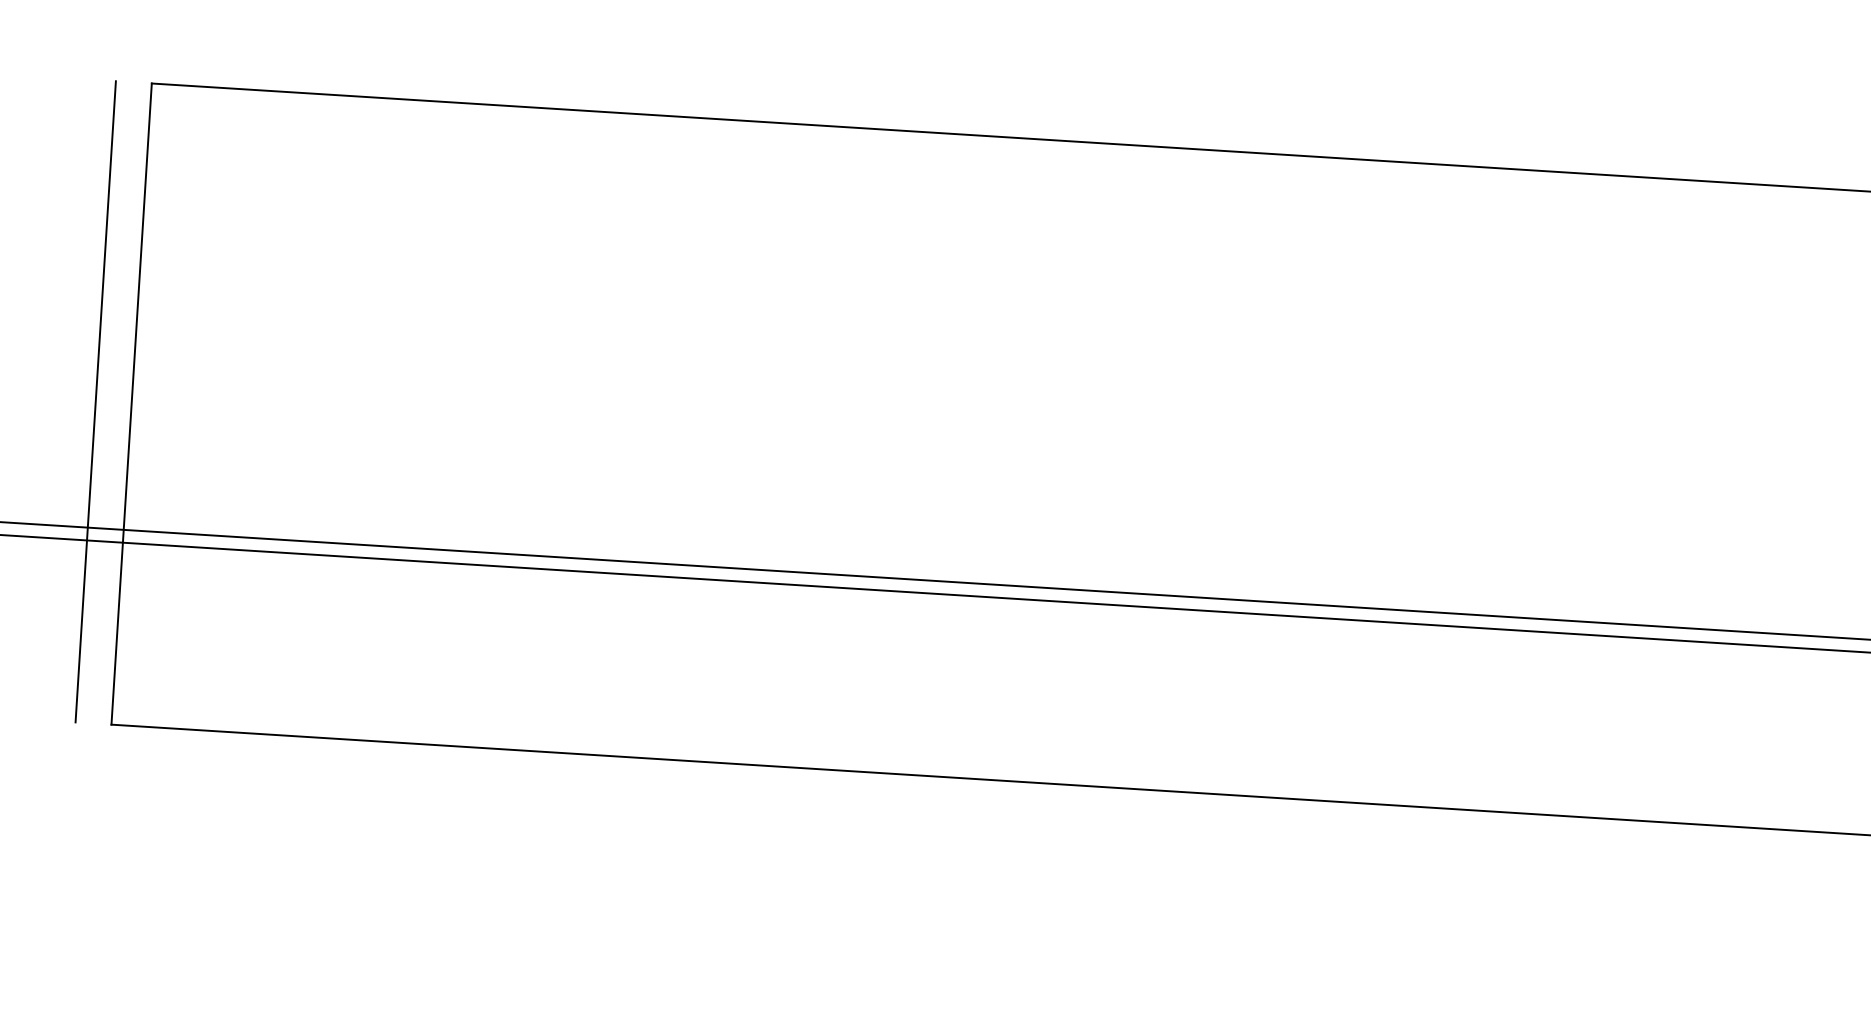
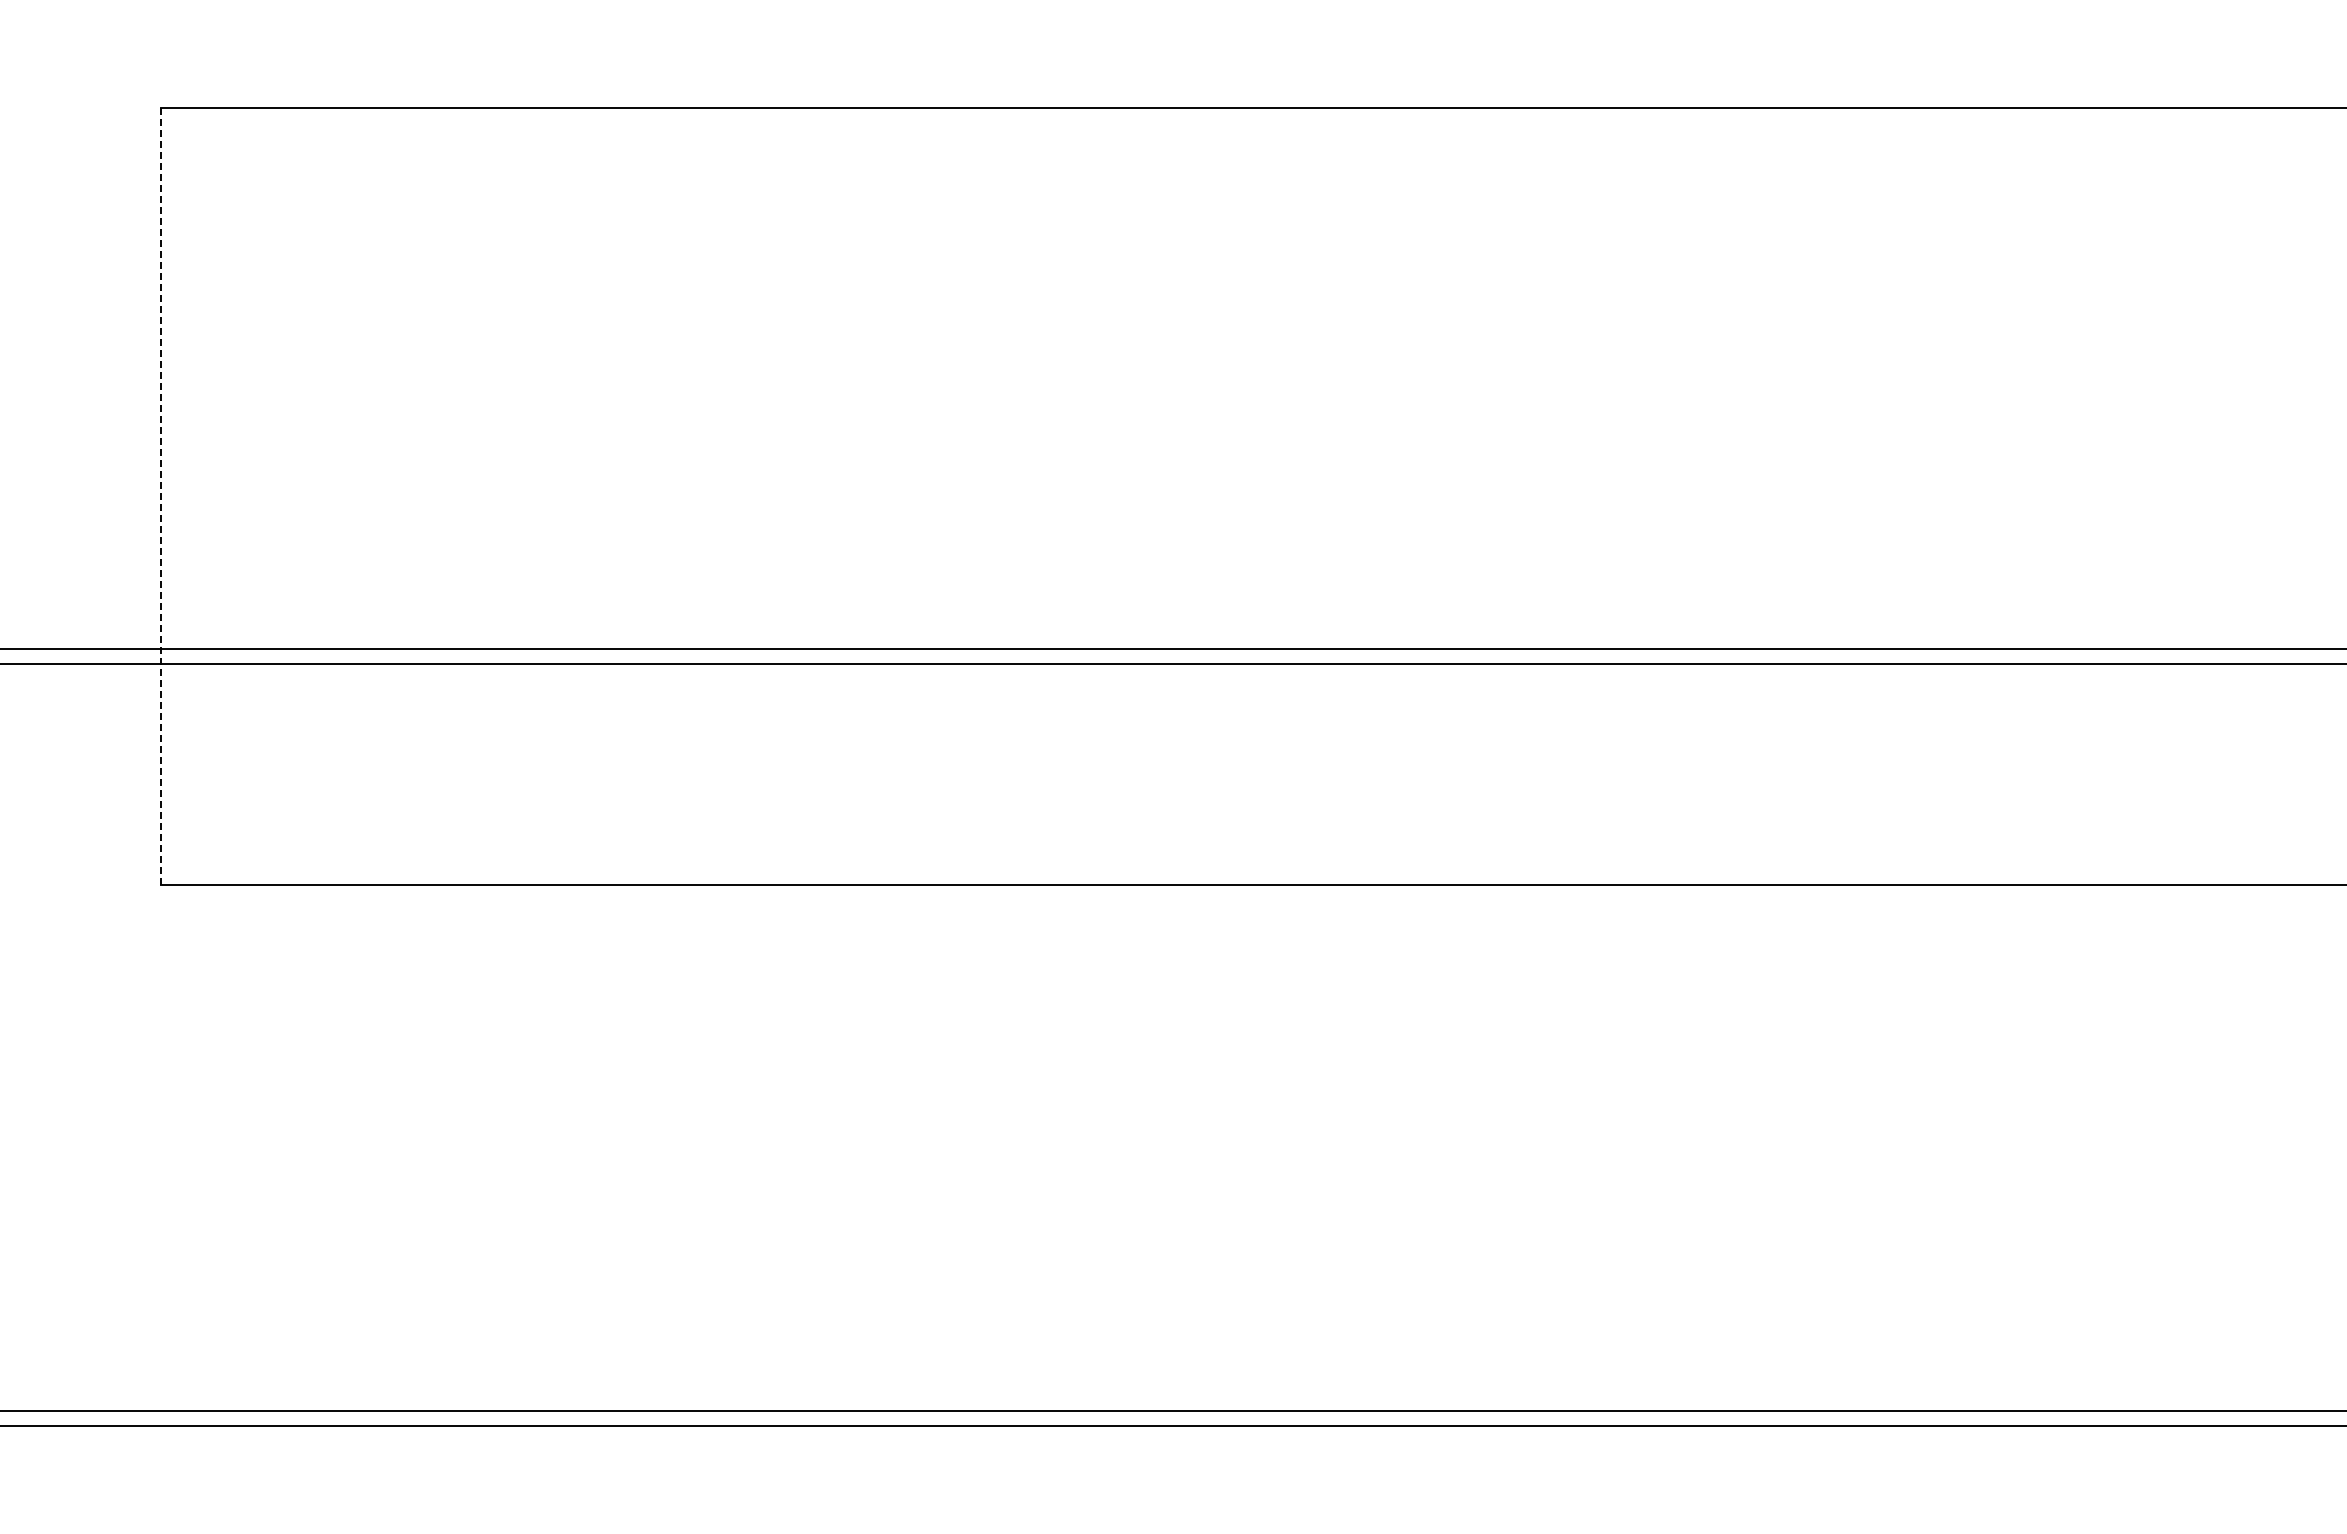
line: (95, 401) -> (117, 496), removed
line: (131, 404) -> (161, 496), solid -> dashed

